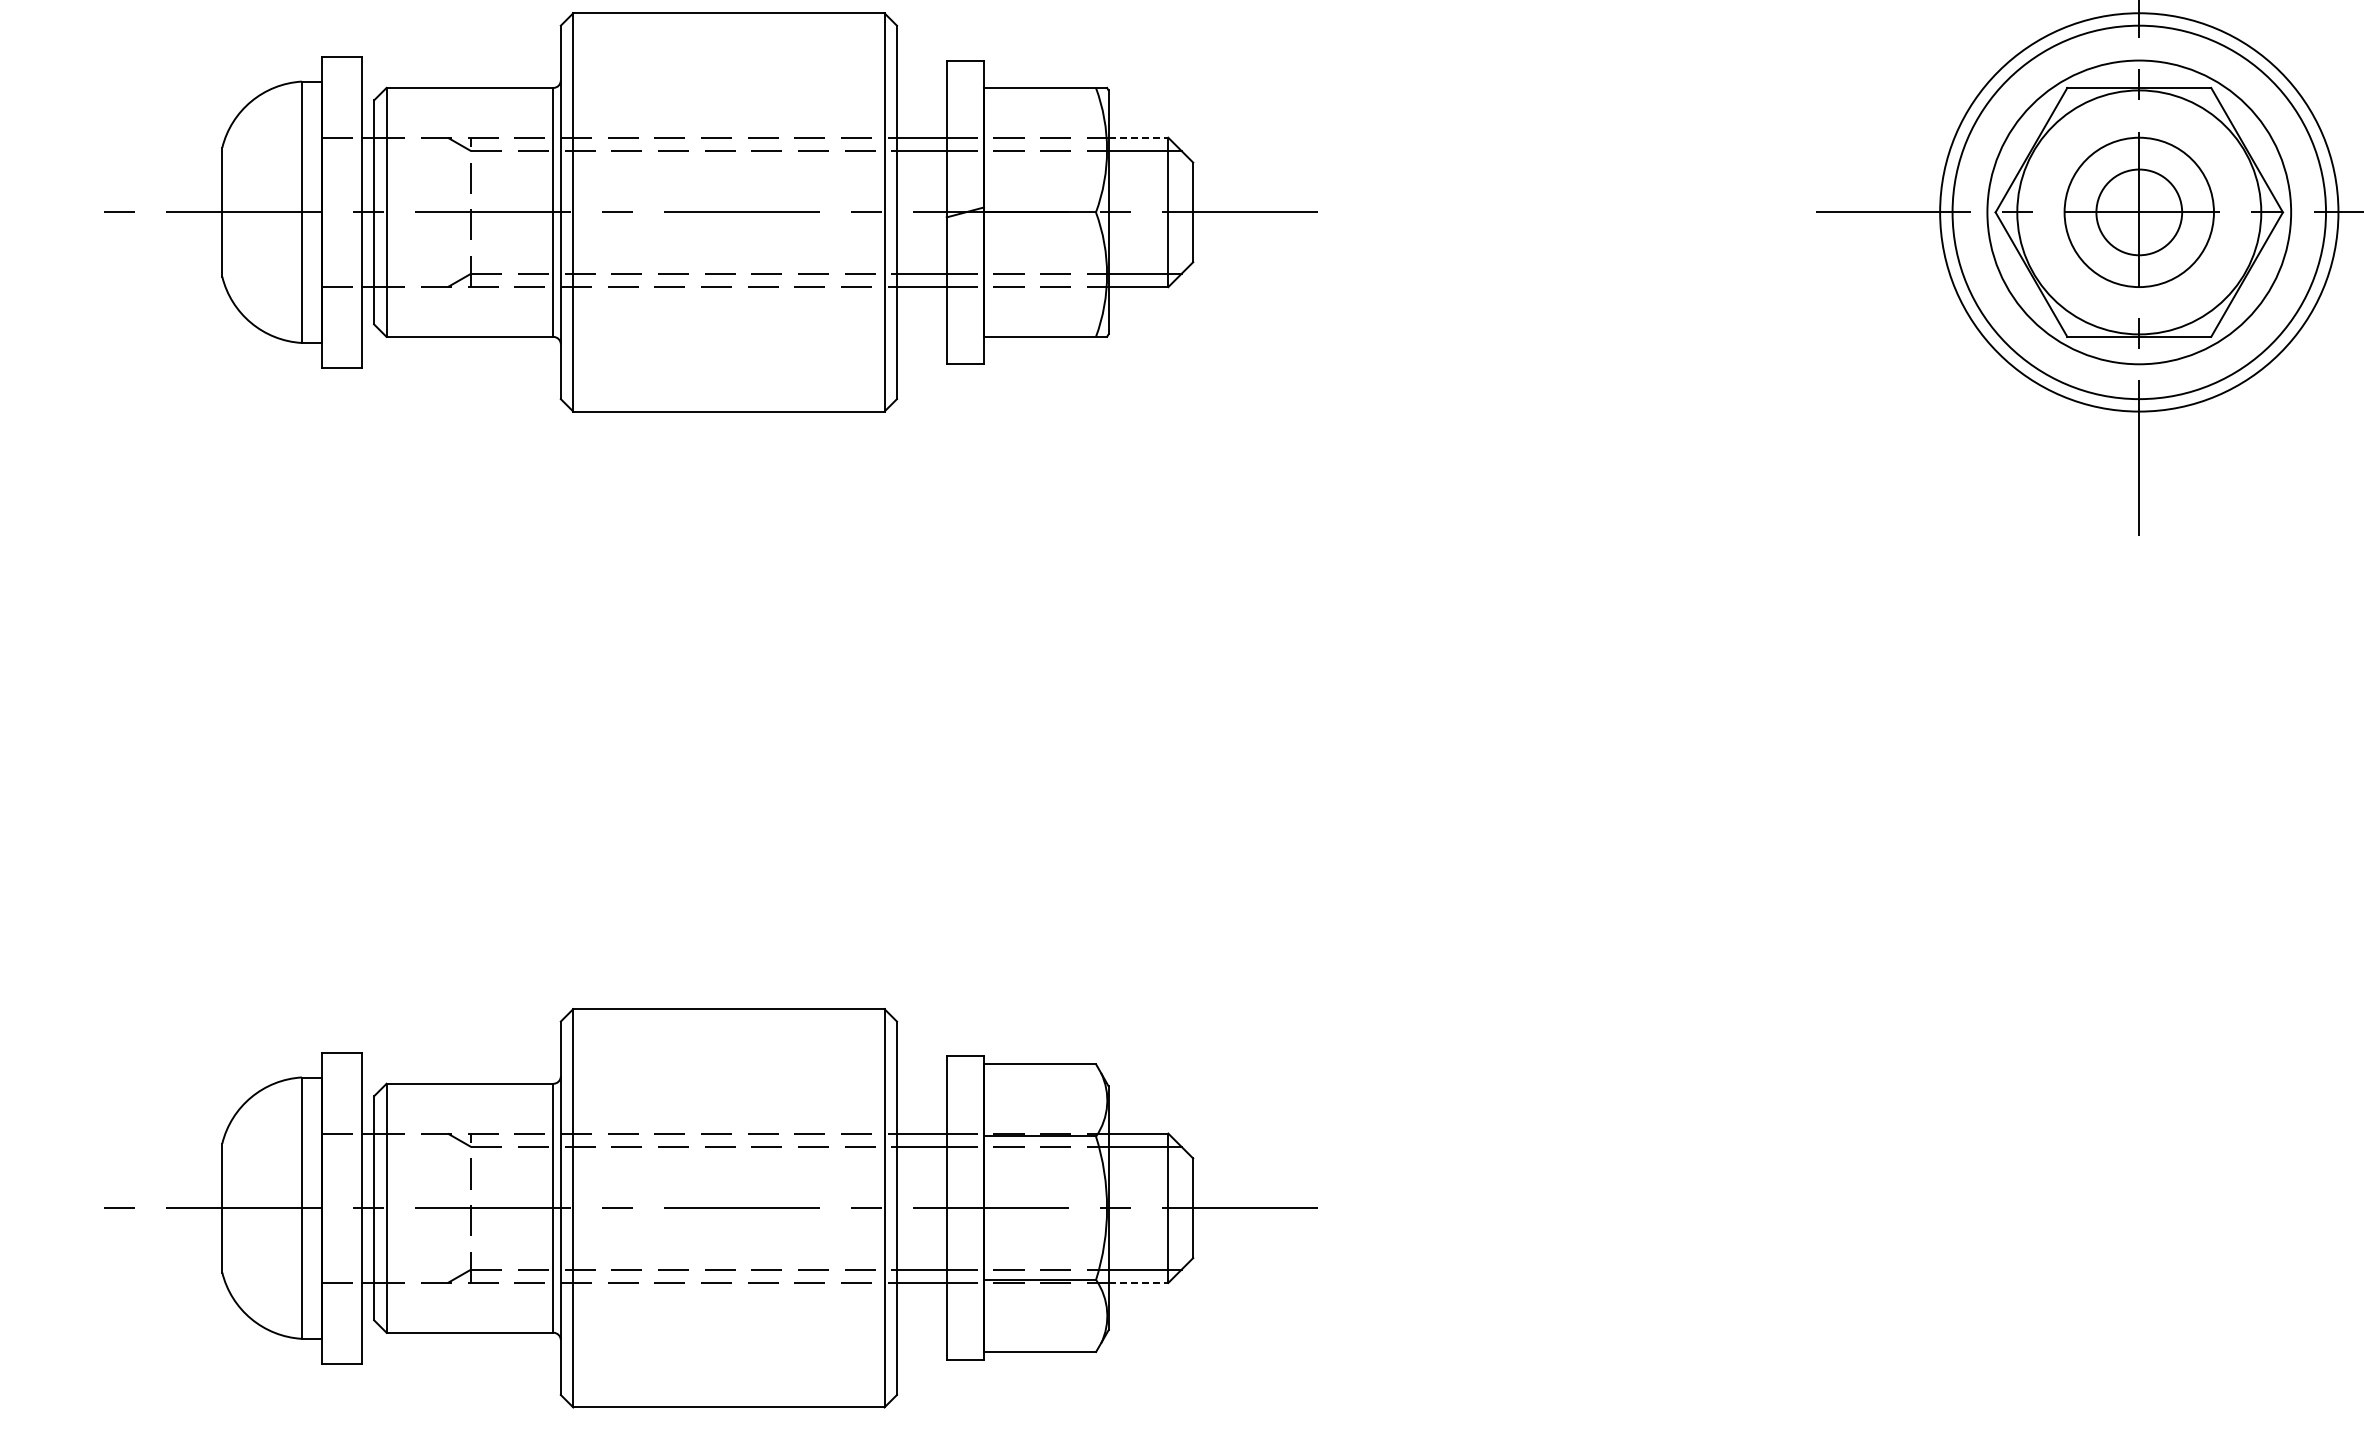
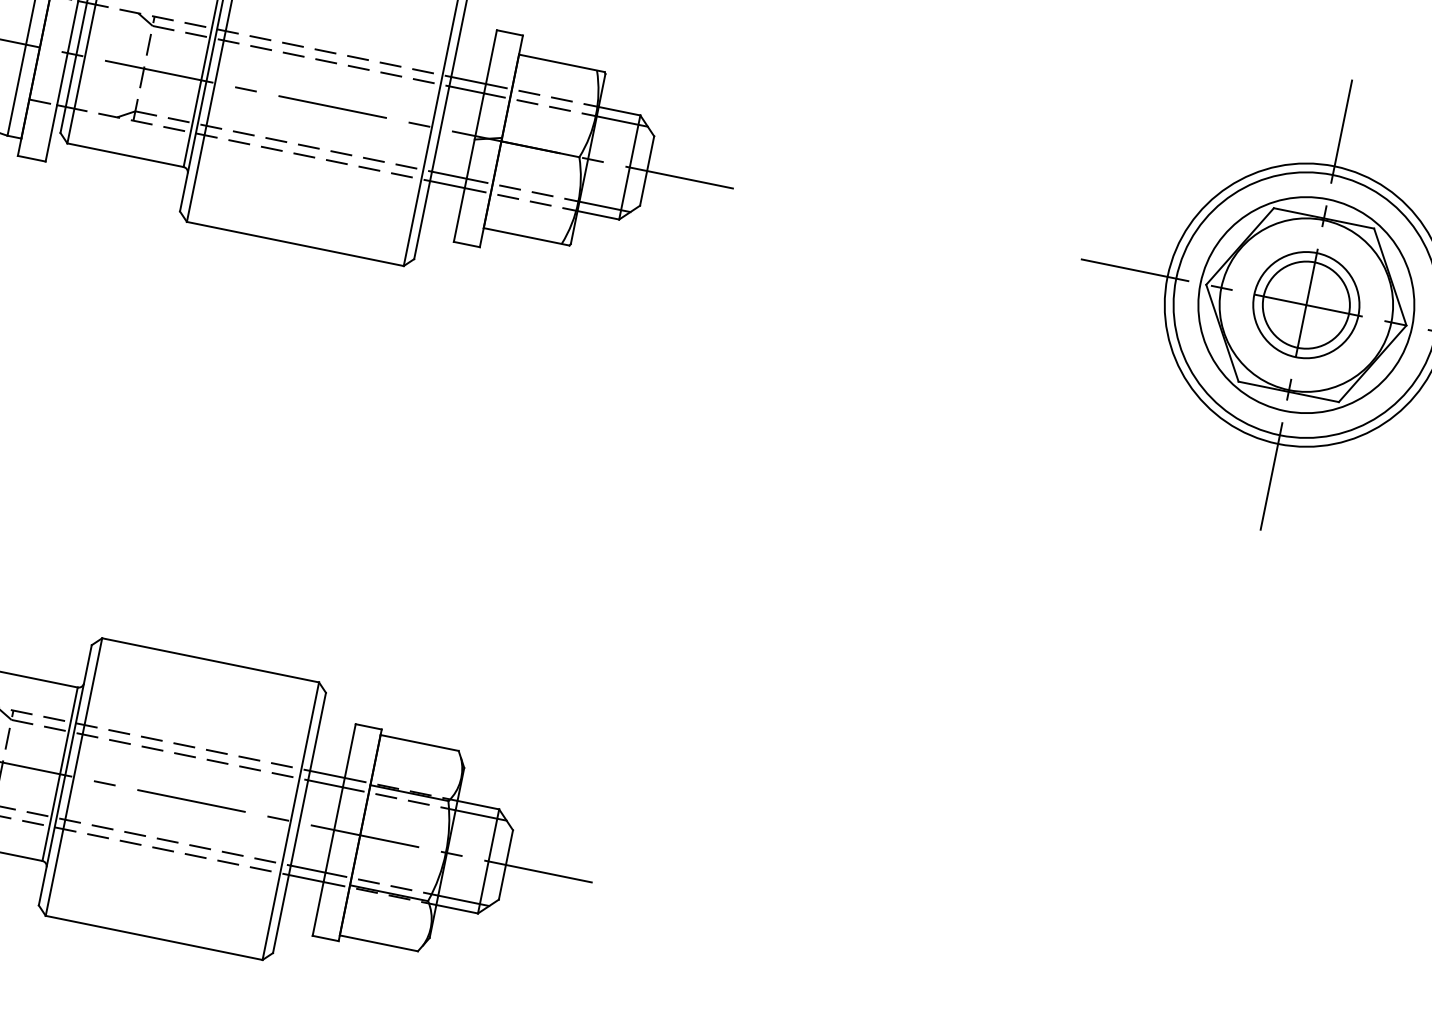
line: (1138, 137) -> (619, 111), dashed -> solid
circle: (2139, 212) -> (1306, 305), size x1.43
line: (1138, 1282) -> (457, 908), dashed -> solid

